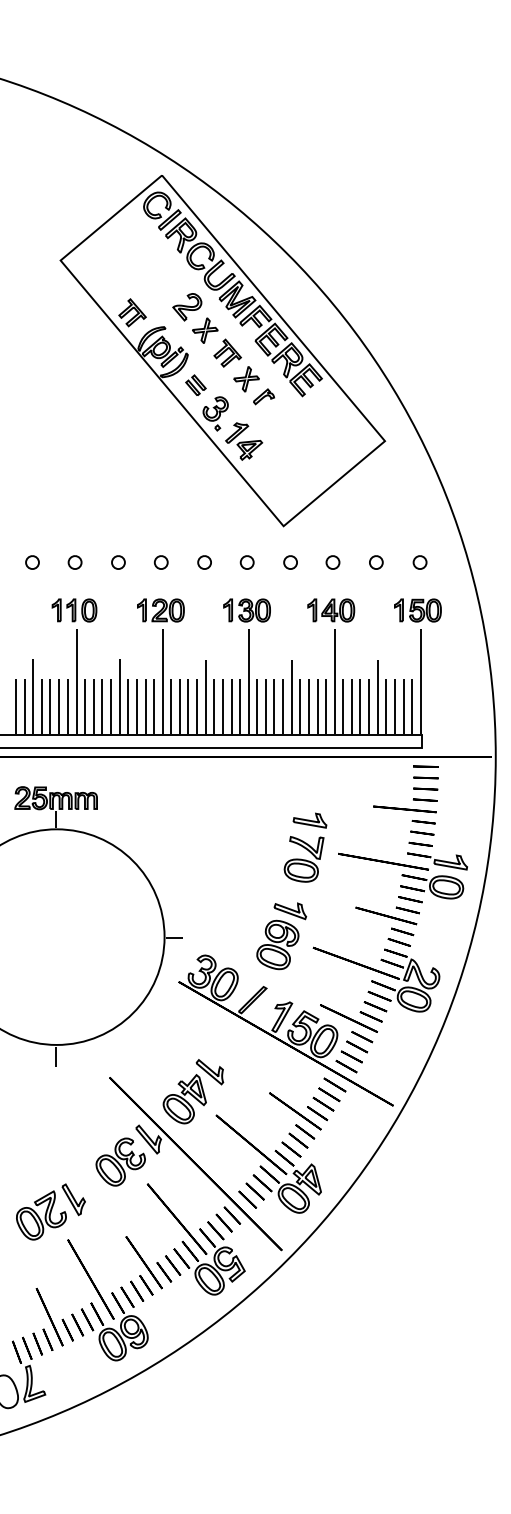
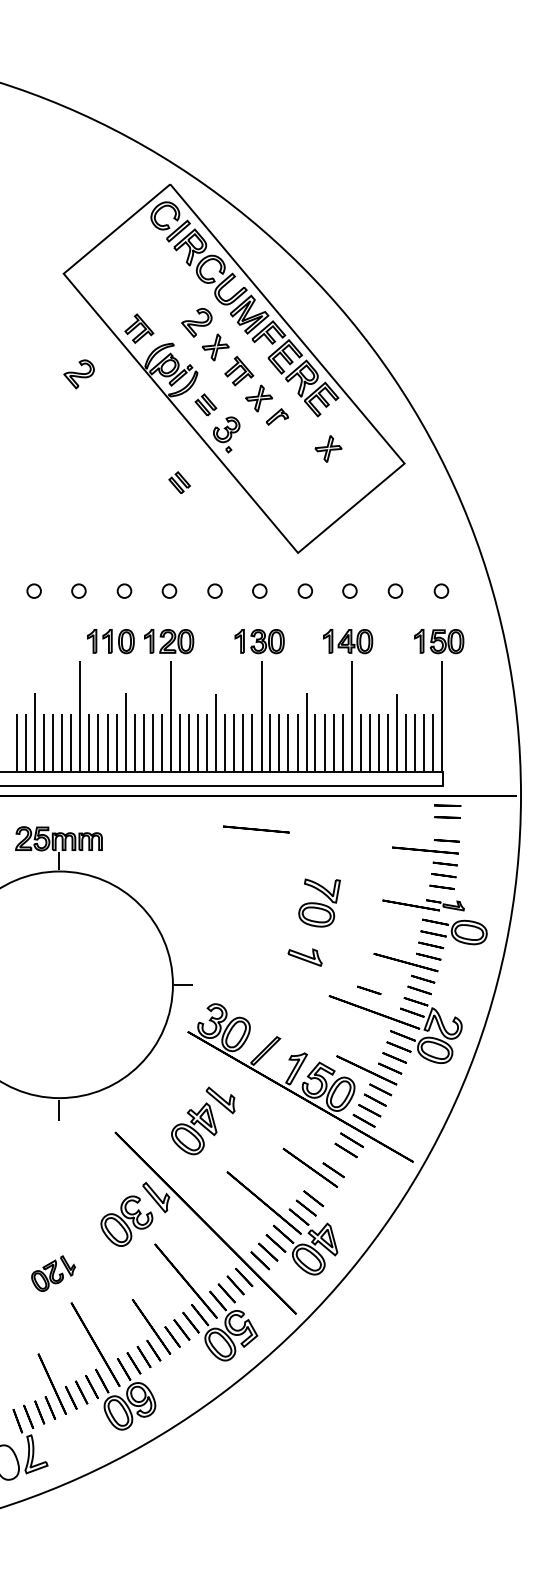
part: (75, 356) -> (79, 374), added
part: (312, 427) -> (328, 449), added
part: (244, 441) -> (256, 463), removed
part: (170, 458) -> (179, 481), added
part: (74, 610) -> (110, 641), moved
line: (425, 788) -> (447, 828), removed
line: (243, 789) -> (255, 829), added
part: (309, 820) -> (325, 862), removed
part: (402, 861) -> (422, 905), size x0.6
line: (350, 942) -> (368, 990), added
part: (277, 944) -> (291, 992), removed
part: (193, 1091) -> (203, 1120), moved
line: (323, 1103) -> (339, 1159), removed
line: (305, 1131) -> (321, 1189), removed
part: (50, 1211) -> (53, 1273), size x0.6

